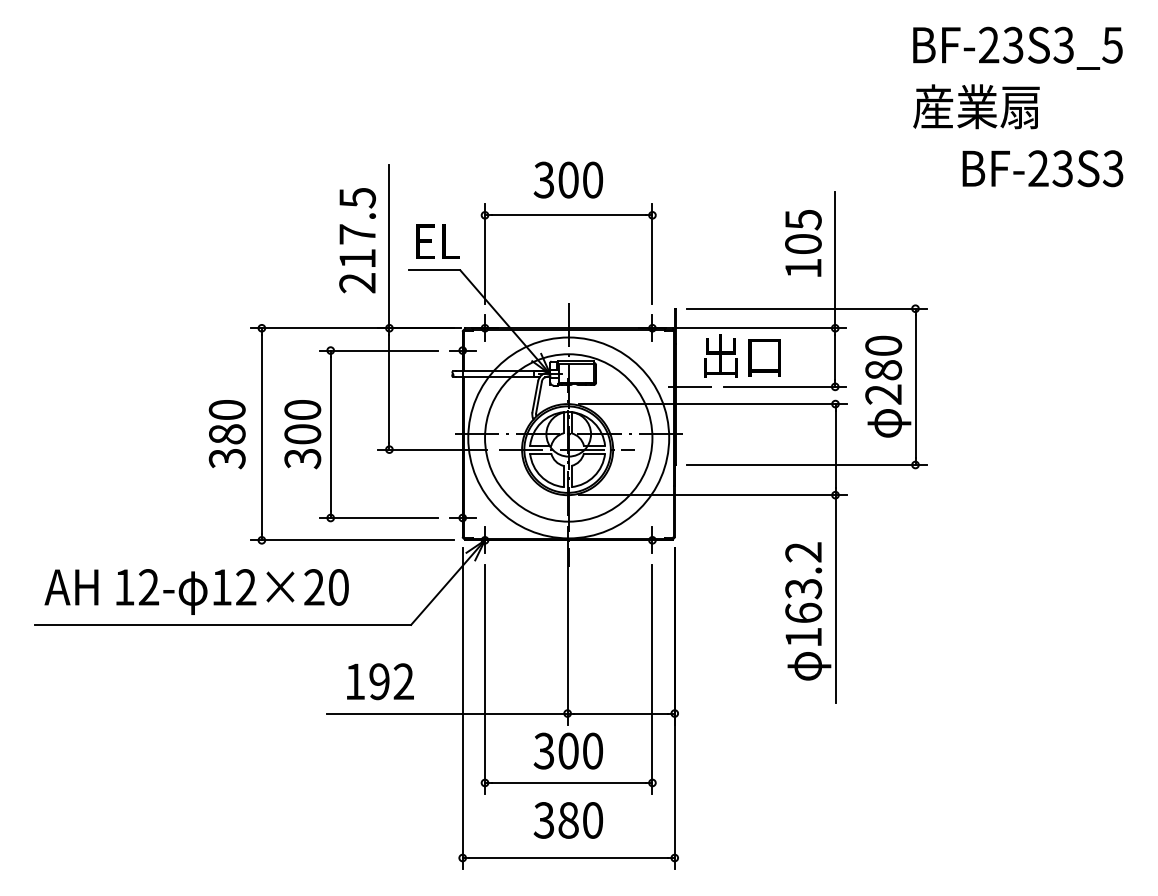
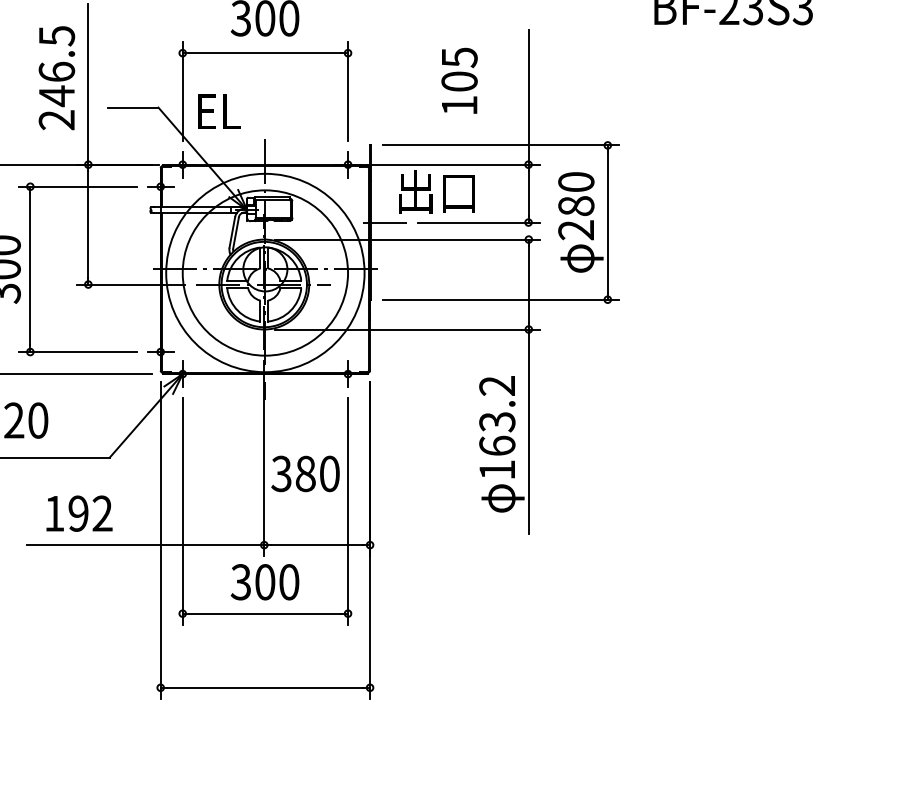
text: (437, 241) -> (218, 111), moved
text: (803, 243) -> (459, 81), moved
text: (357, 246) -> (56, 83), 217.5 -> 246.5
text: (567, 820) -> (304, 473), moved

